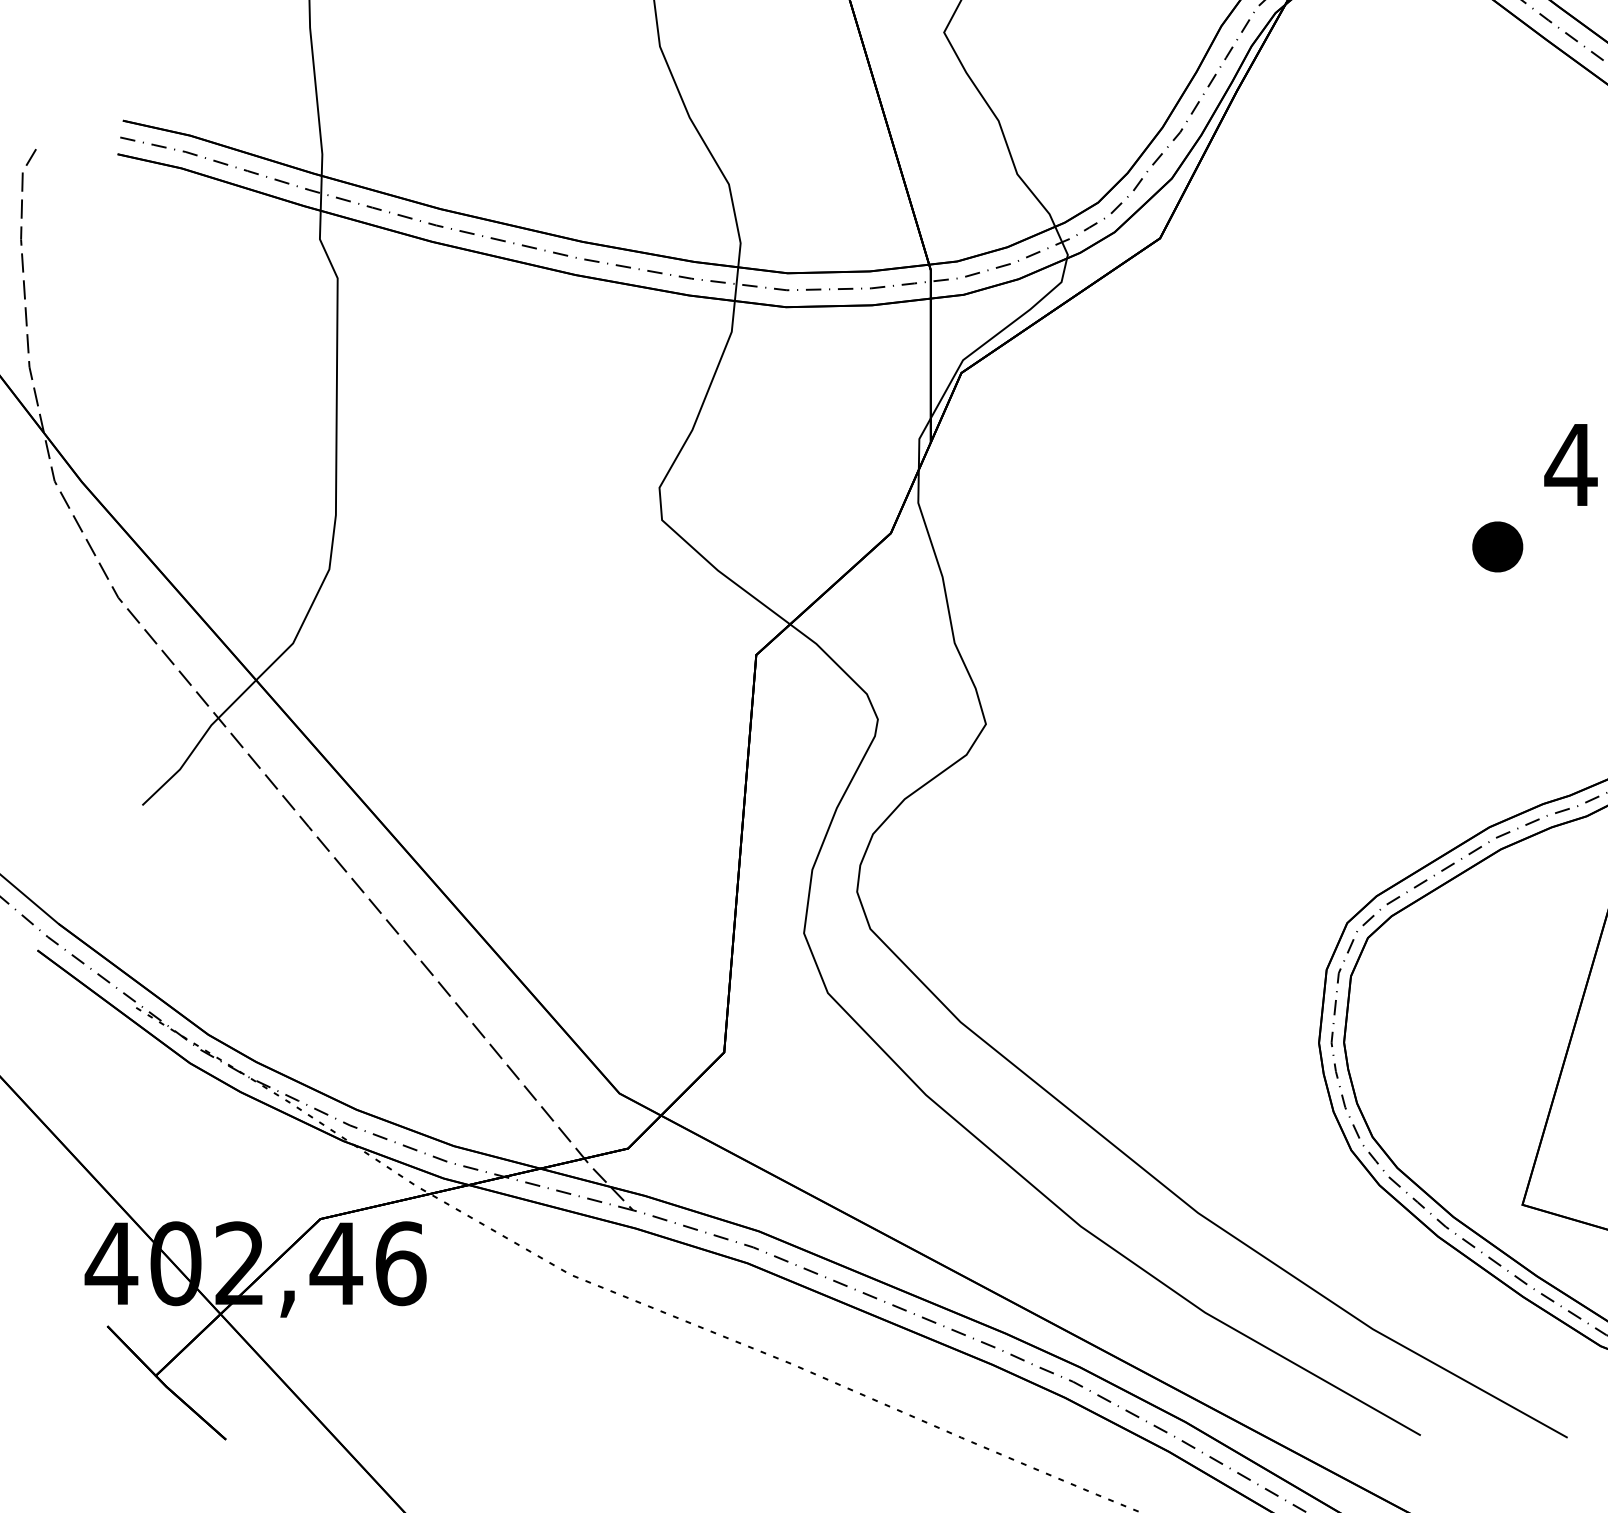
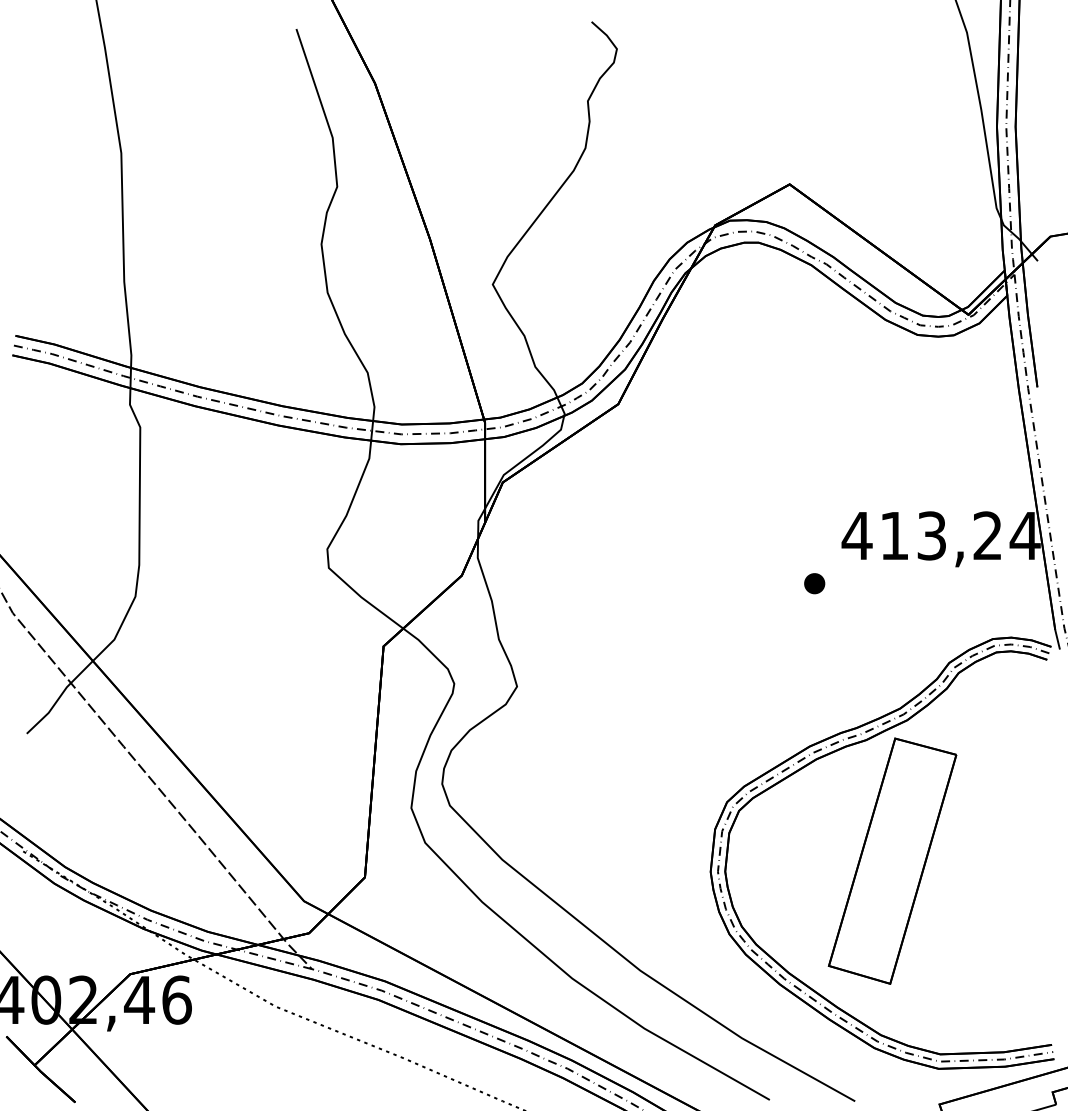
part: (1497, 546) -> (814, 583), size x0.71

